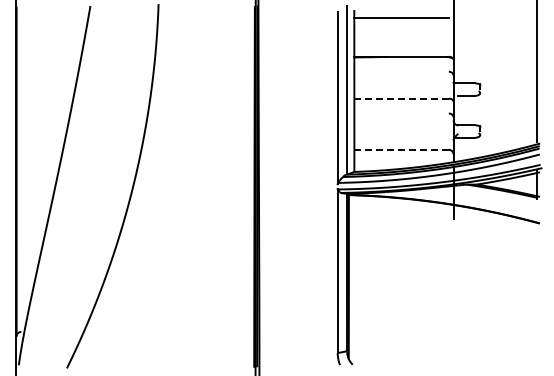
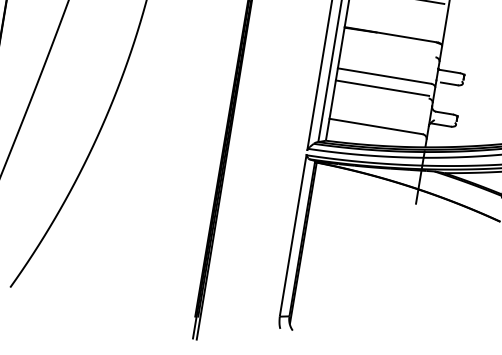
line: (402, 98) -> (385, 76), dashed -> solid
line: (401, 110) -> (382, 87), added
line: (402, 149) -> (377, 126), dashed -> solid

